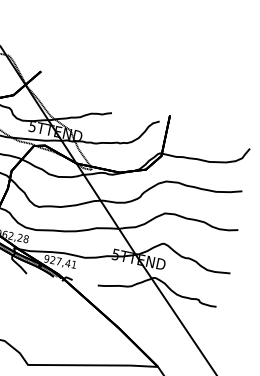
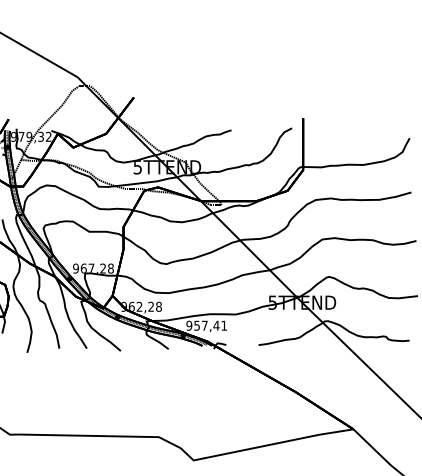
text: (52, 259) -> (196, 325), 927,41 -> 957,41

